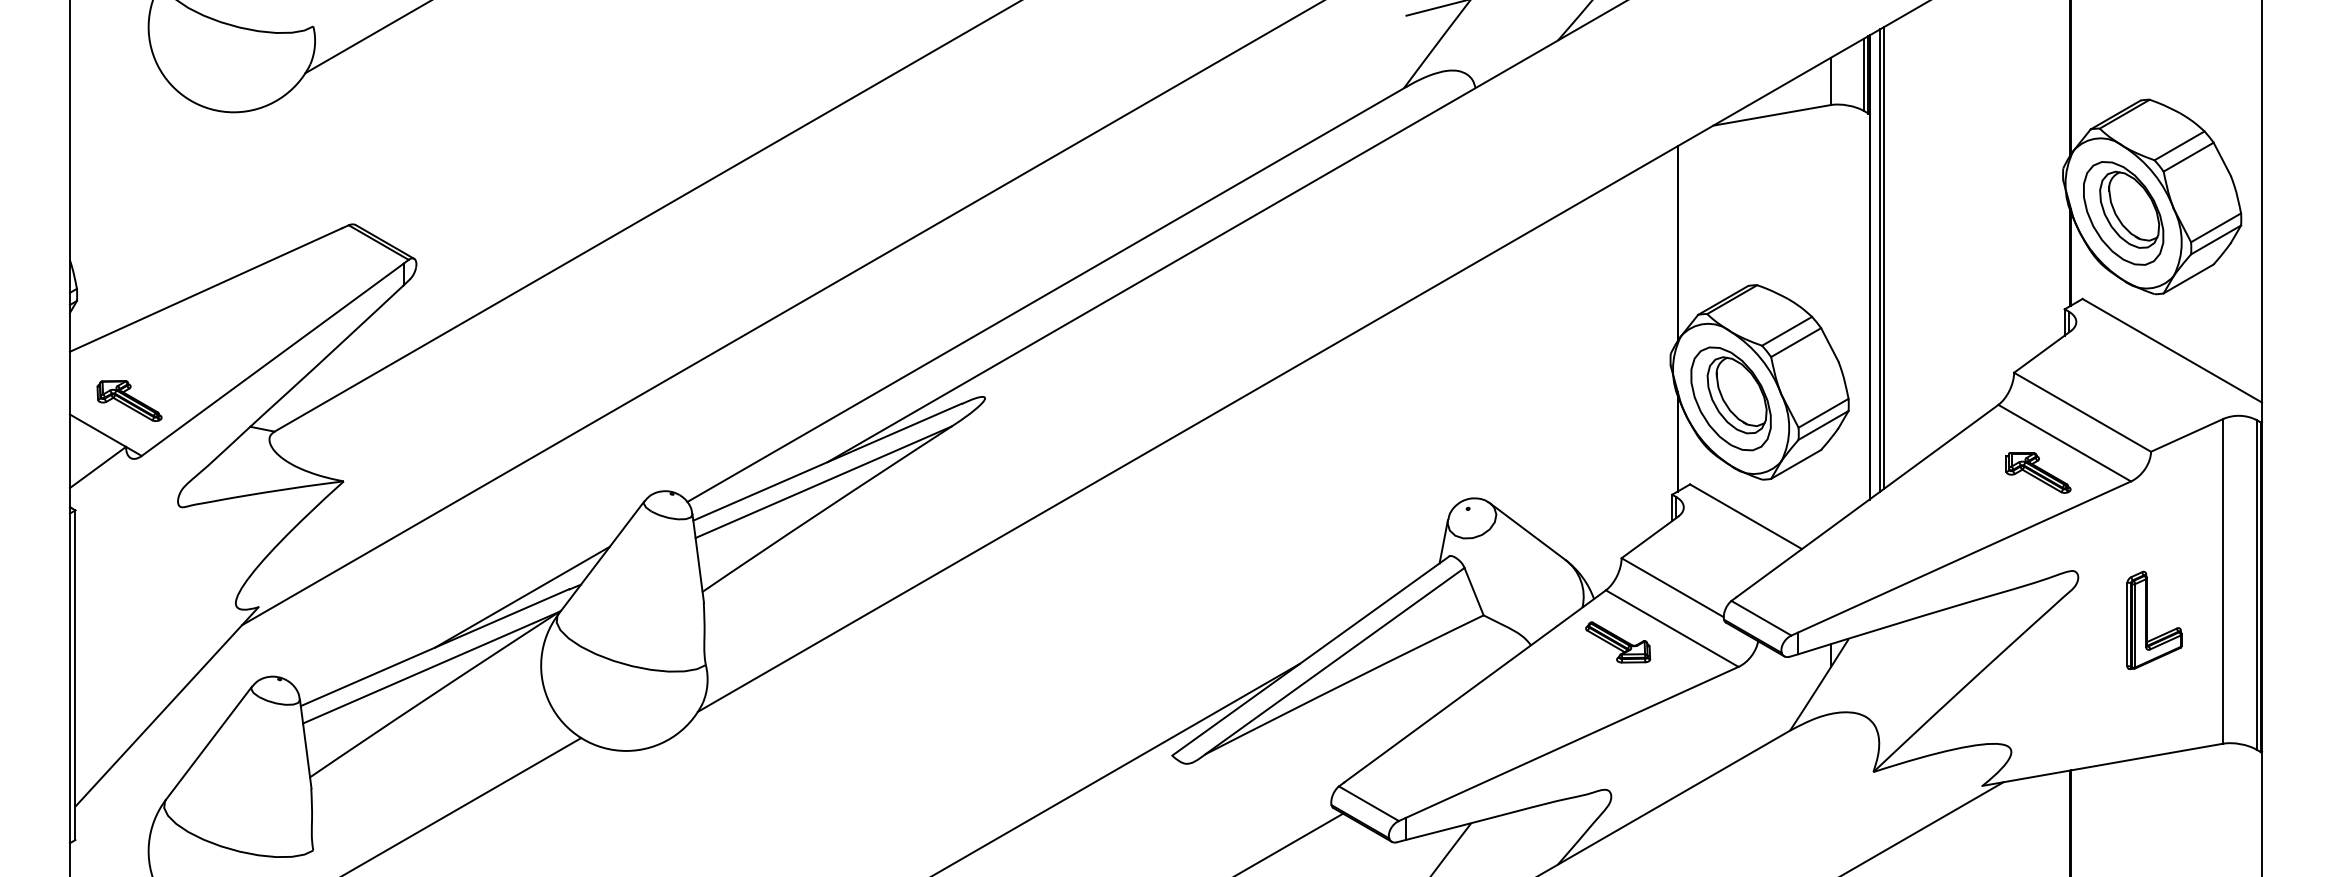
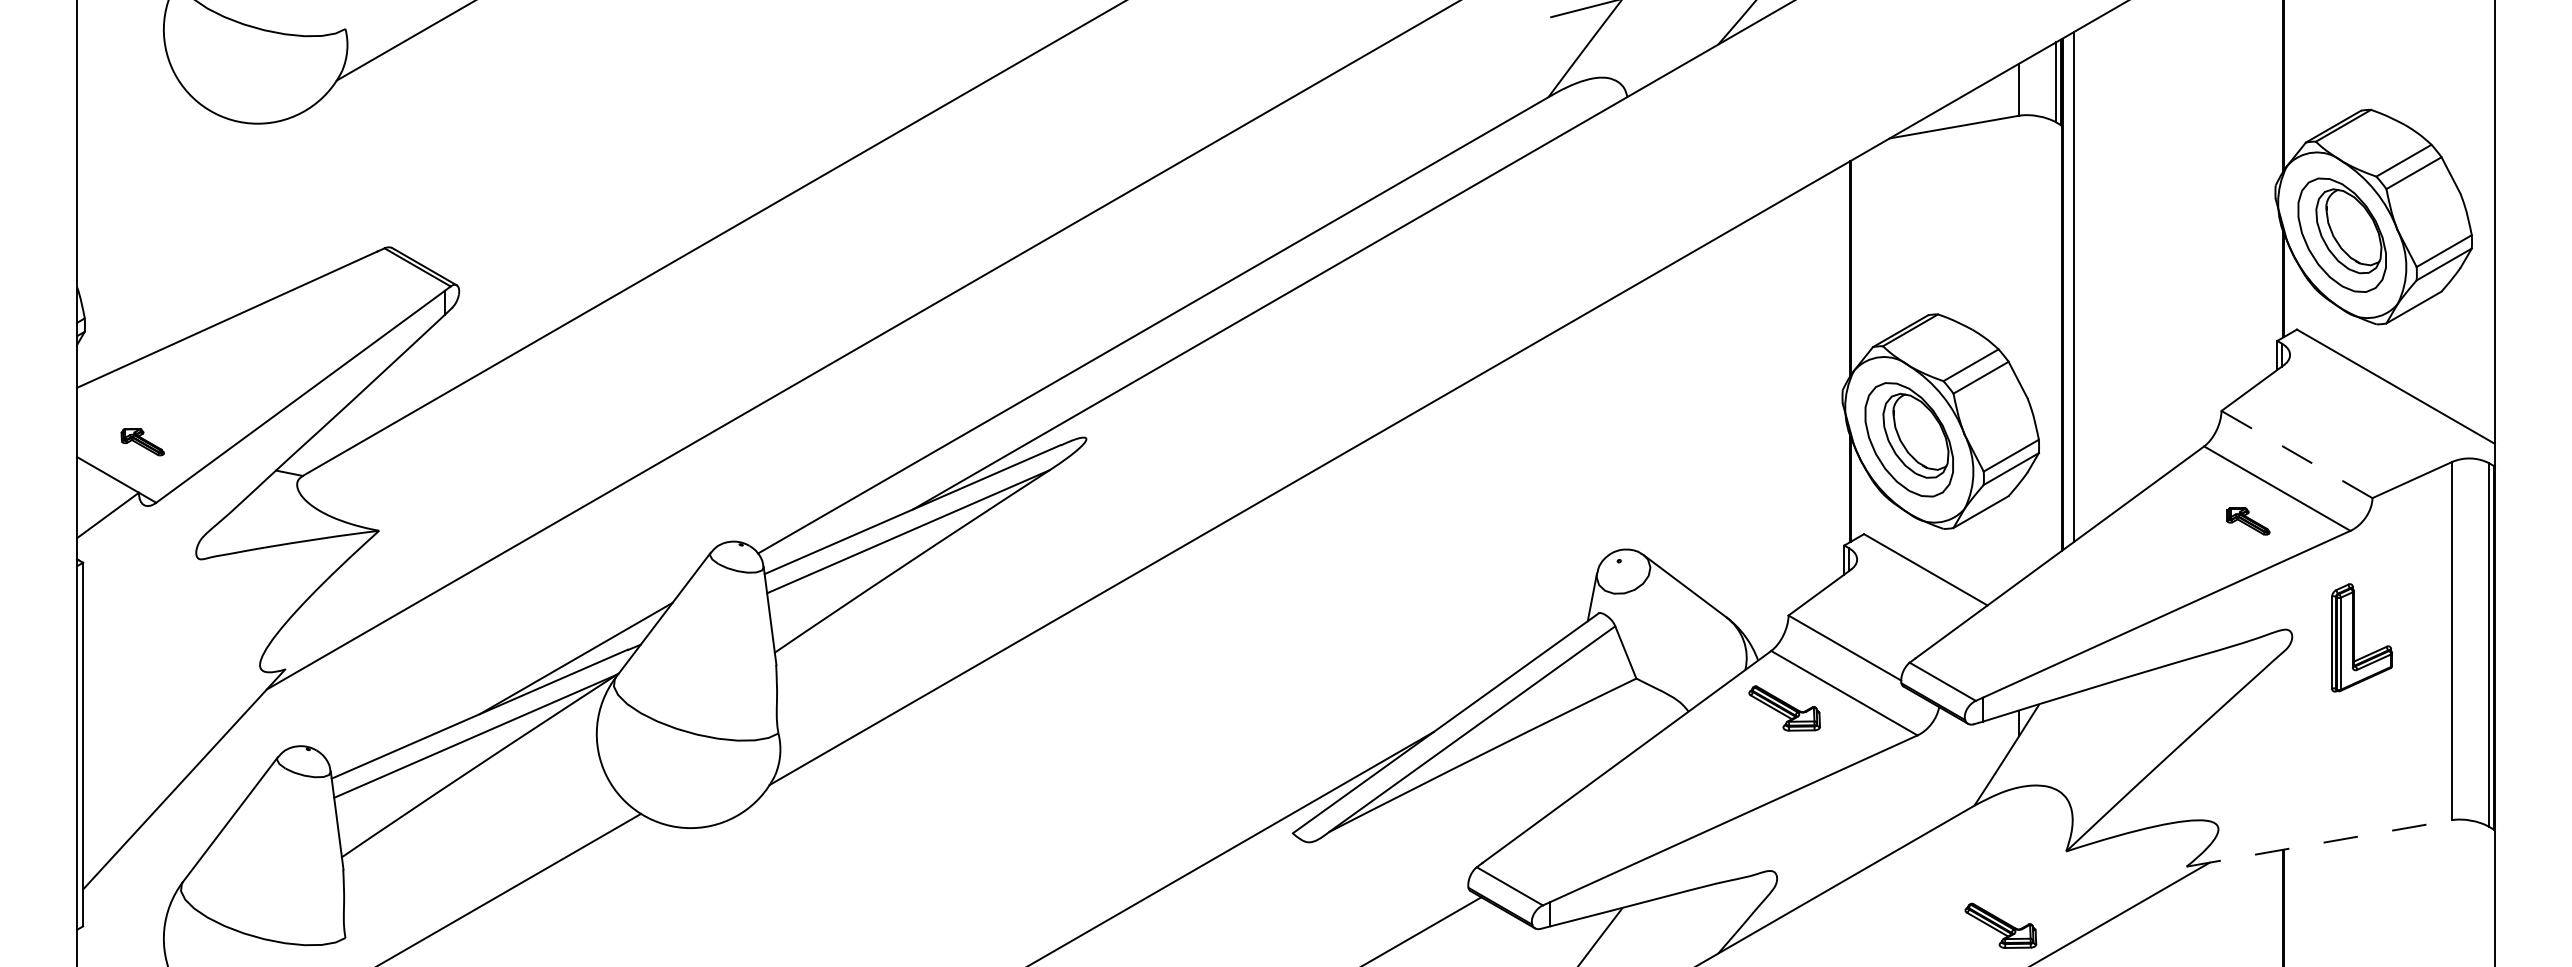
line: (1883, 258) -> (2077, 284), removed
part: (129, 400) -> (142, 441), size x0.6
line: (2082, 412) -> (2296, 454), solid -> dashed
part: (2038, 472) -> (2248, 521), size x0.6
part: (2147, 620) -> (2354, 637), moved
line: (2103, 764) -> (2320, 843), solid -> dashed
part: (1814, 839) -> (2001, 925), added

